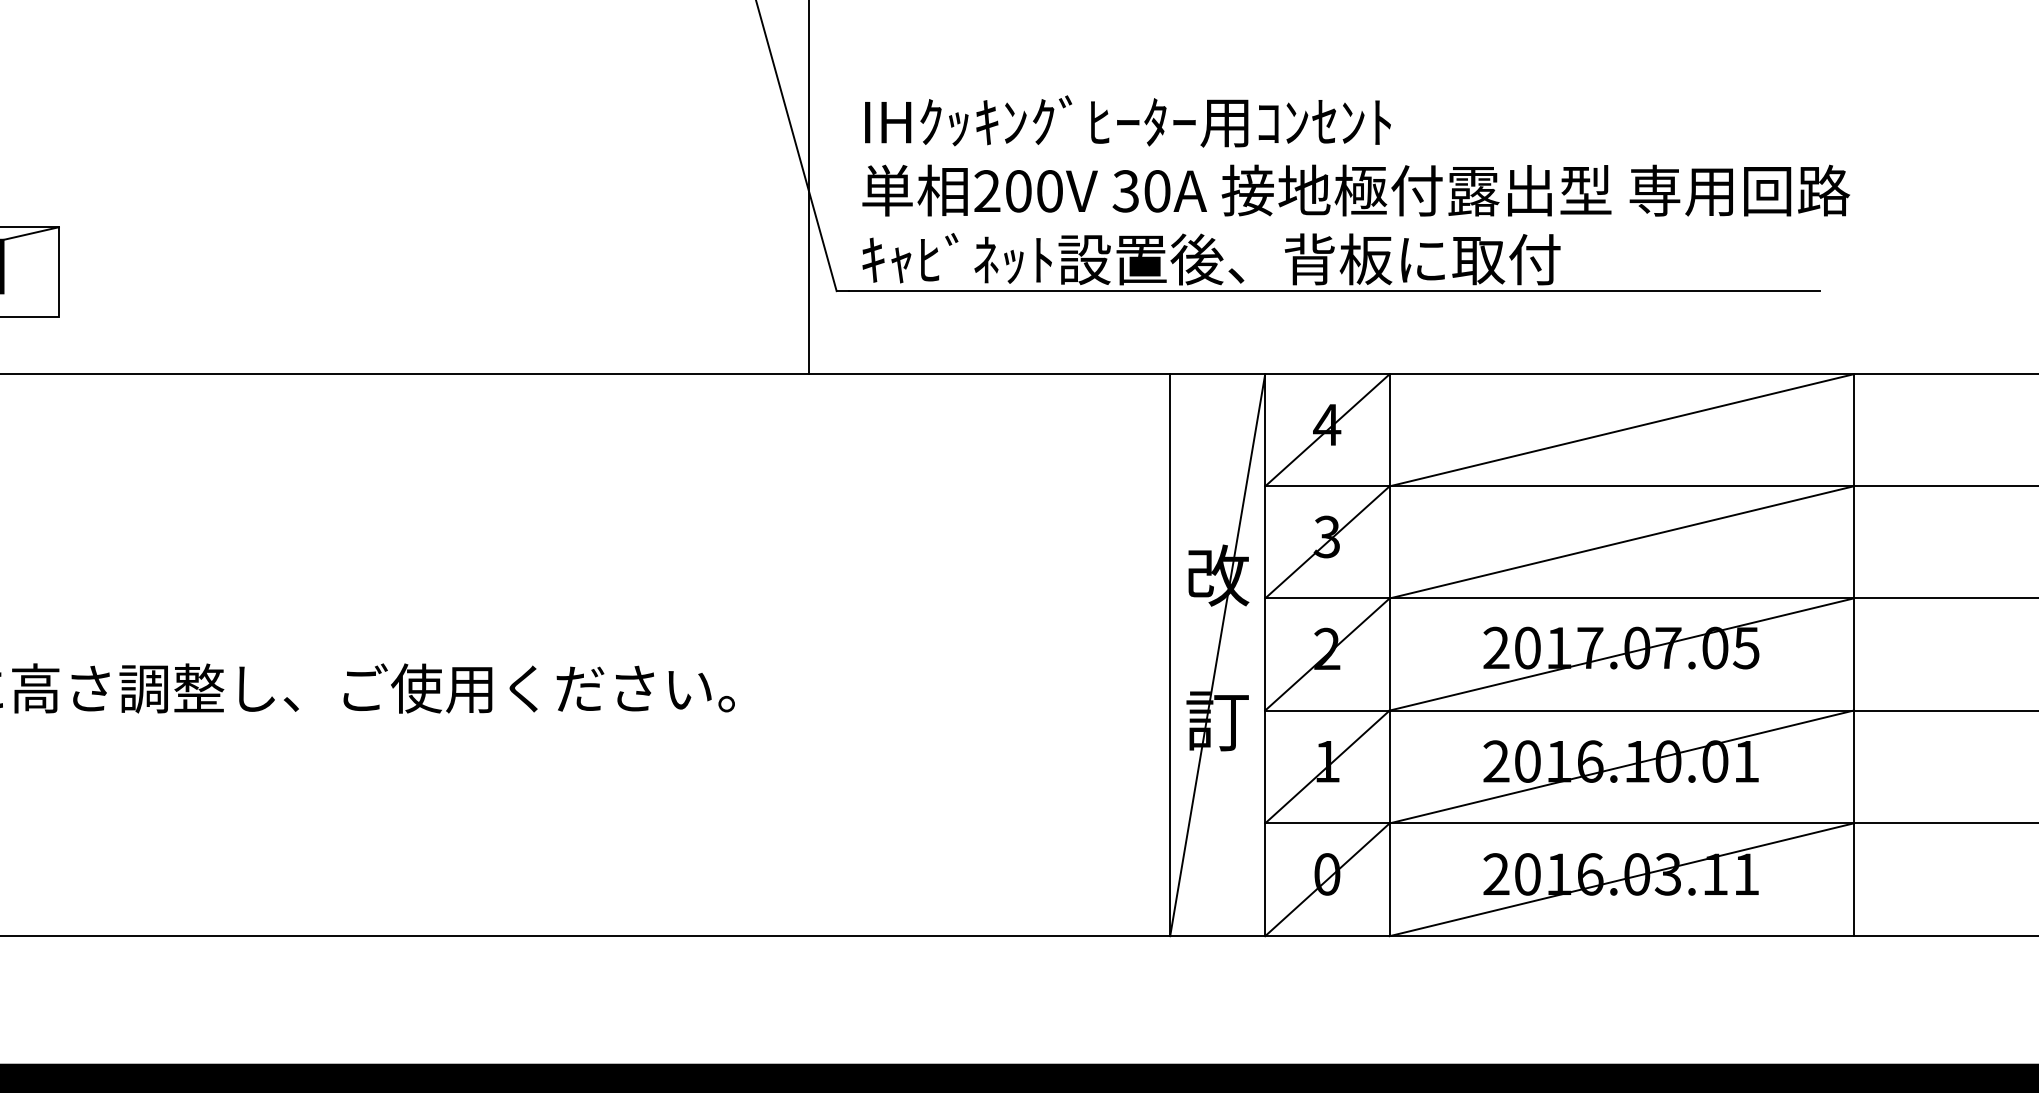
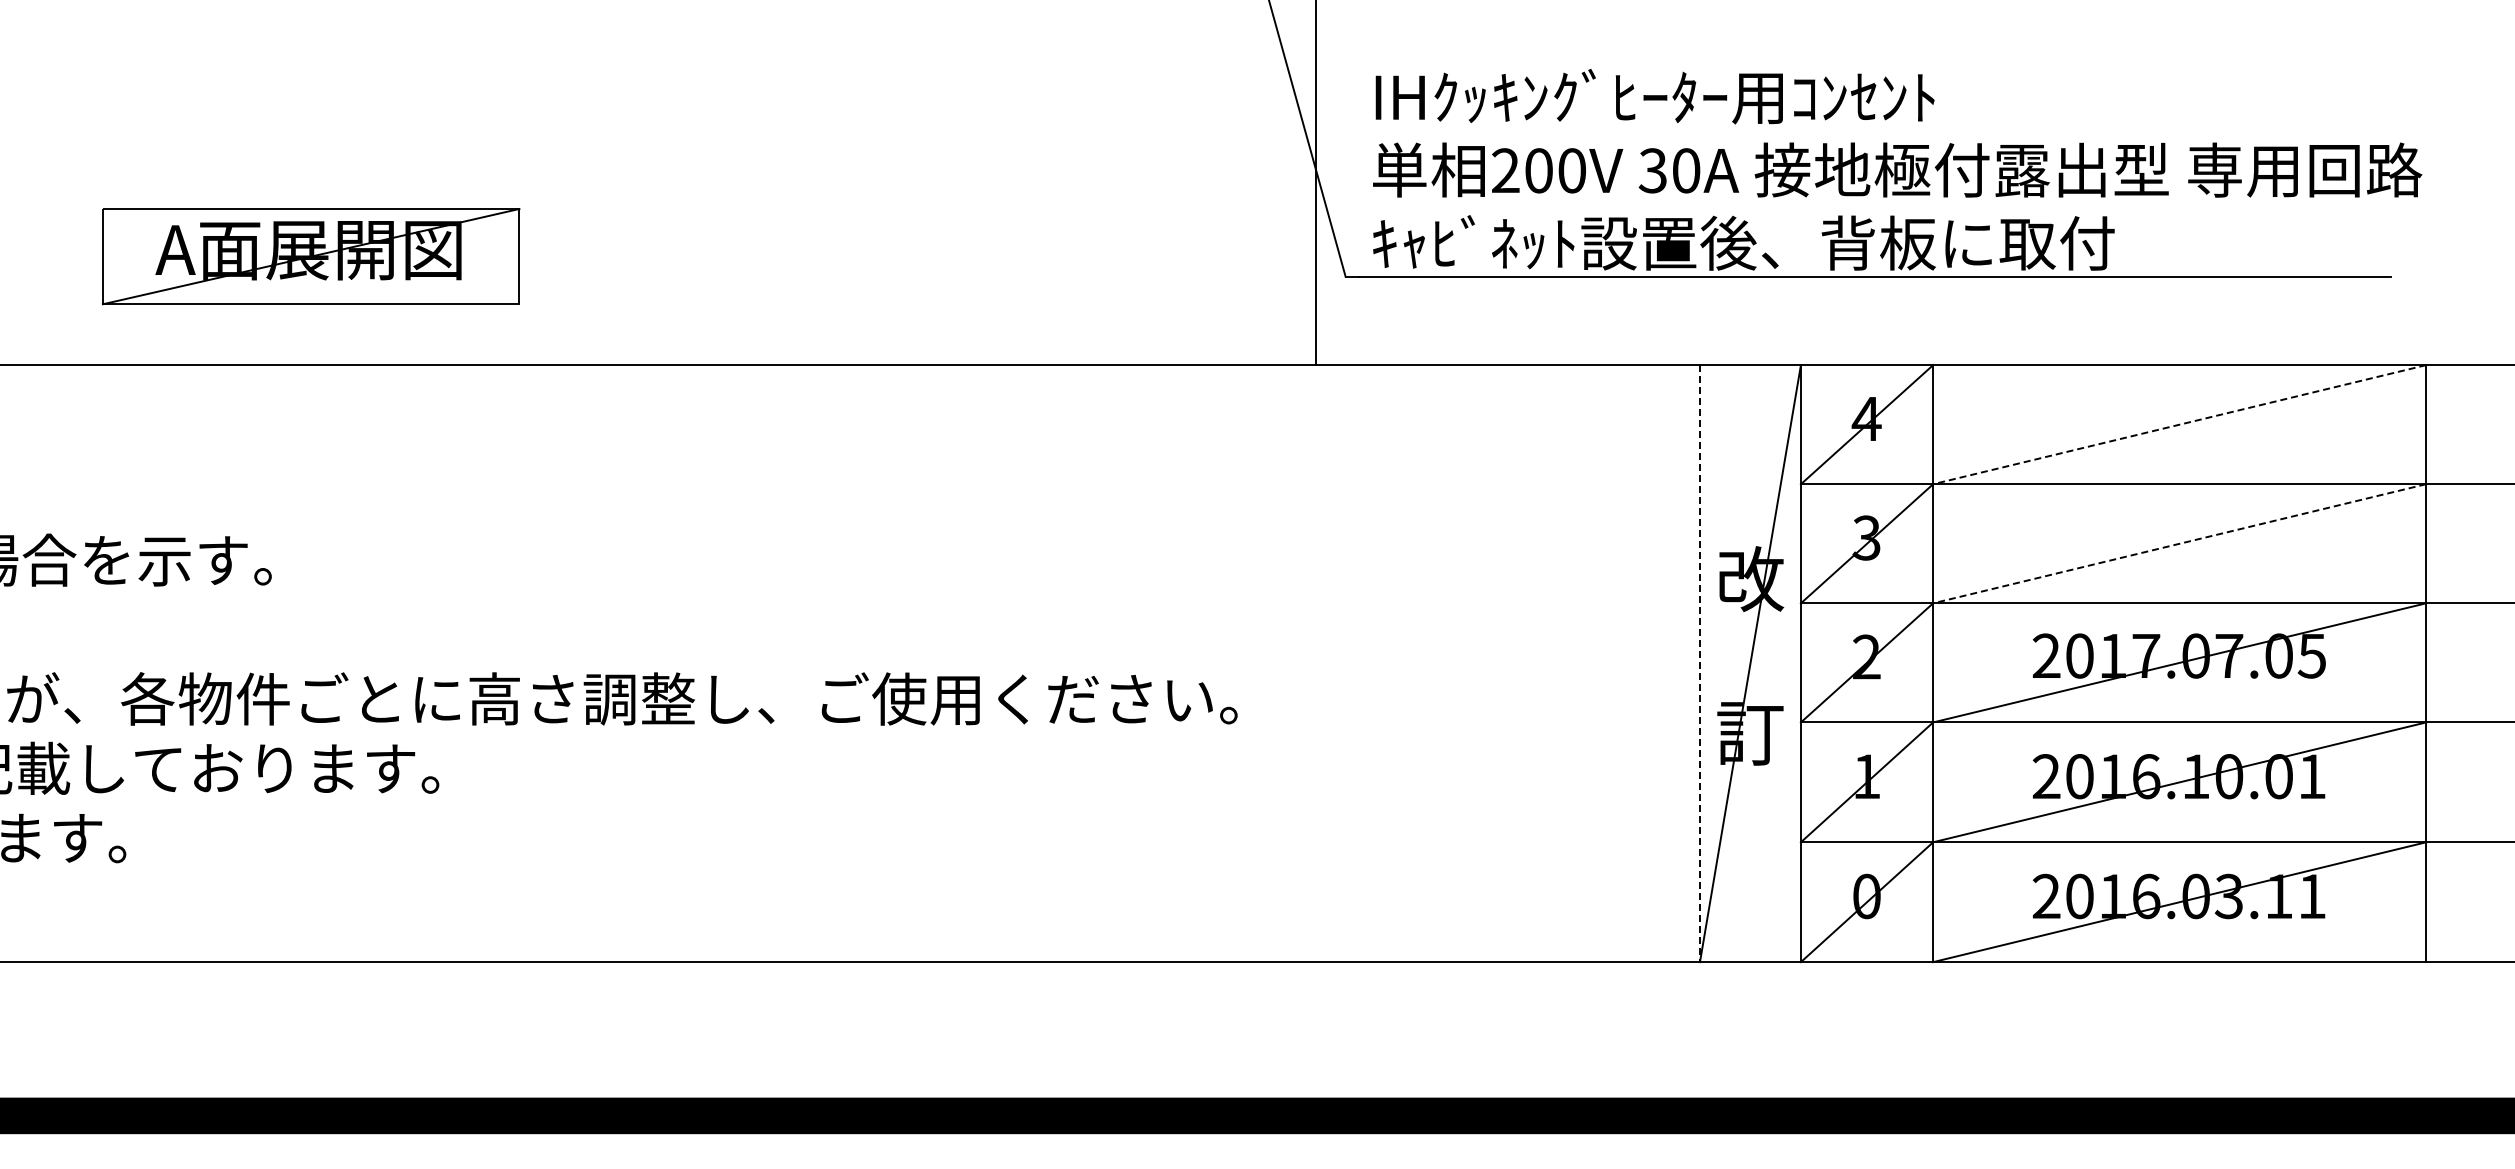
line: (1621, 430) -> (2179, 424), solid -> dashed
line: (1621, 542) -> (2179, 543), solid -> dashed
line: (1169, 656) -> (1699, 664), solid -> dashed

